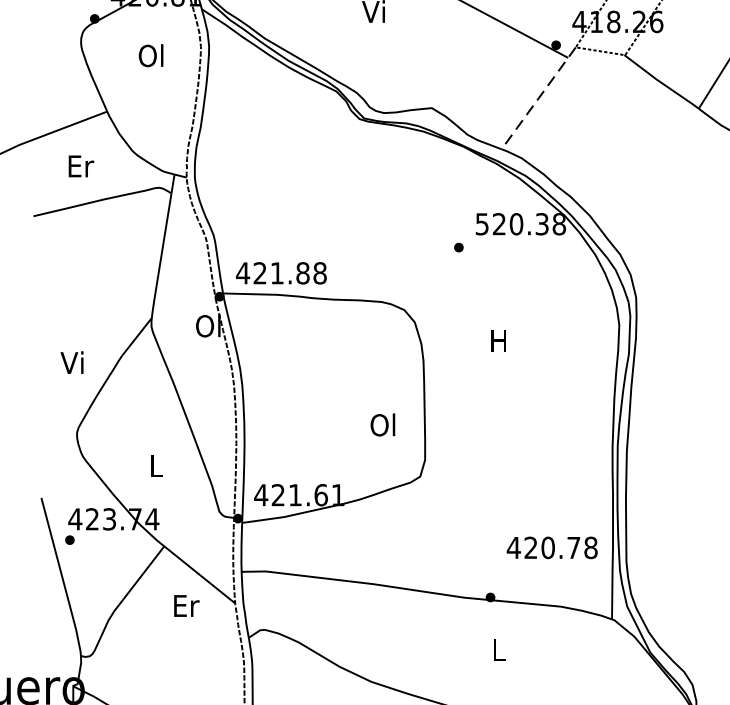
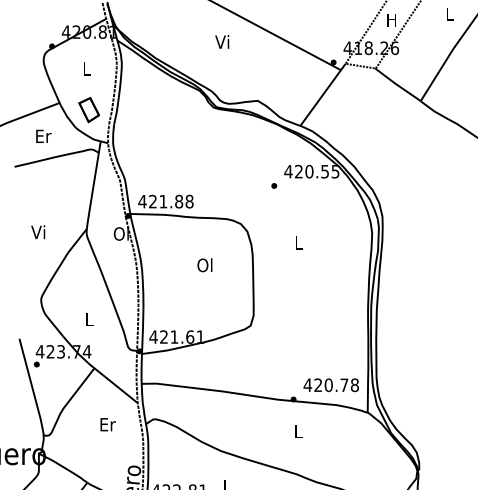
text: (151, 55) -> (86, 68), Ol -> L
line: (537, 99) -> (322, 95), dashed -> solid
part: (154, 123) -> (88, 110), added
text: (519, 223) -> (311, 171), 520.38 -> 420.55
text: (498, 340) -> (298, 242), H -> L
text: (72, 361) -> (38, 231), moved
text: (382, 425) -> (204, 265), moved
text: (551, 548) -> (330, 385), moved
text: (185, 605) -> (107, 424), moved

